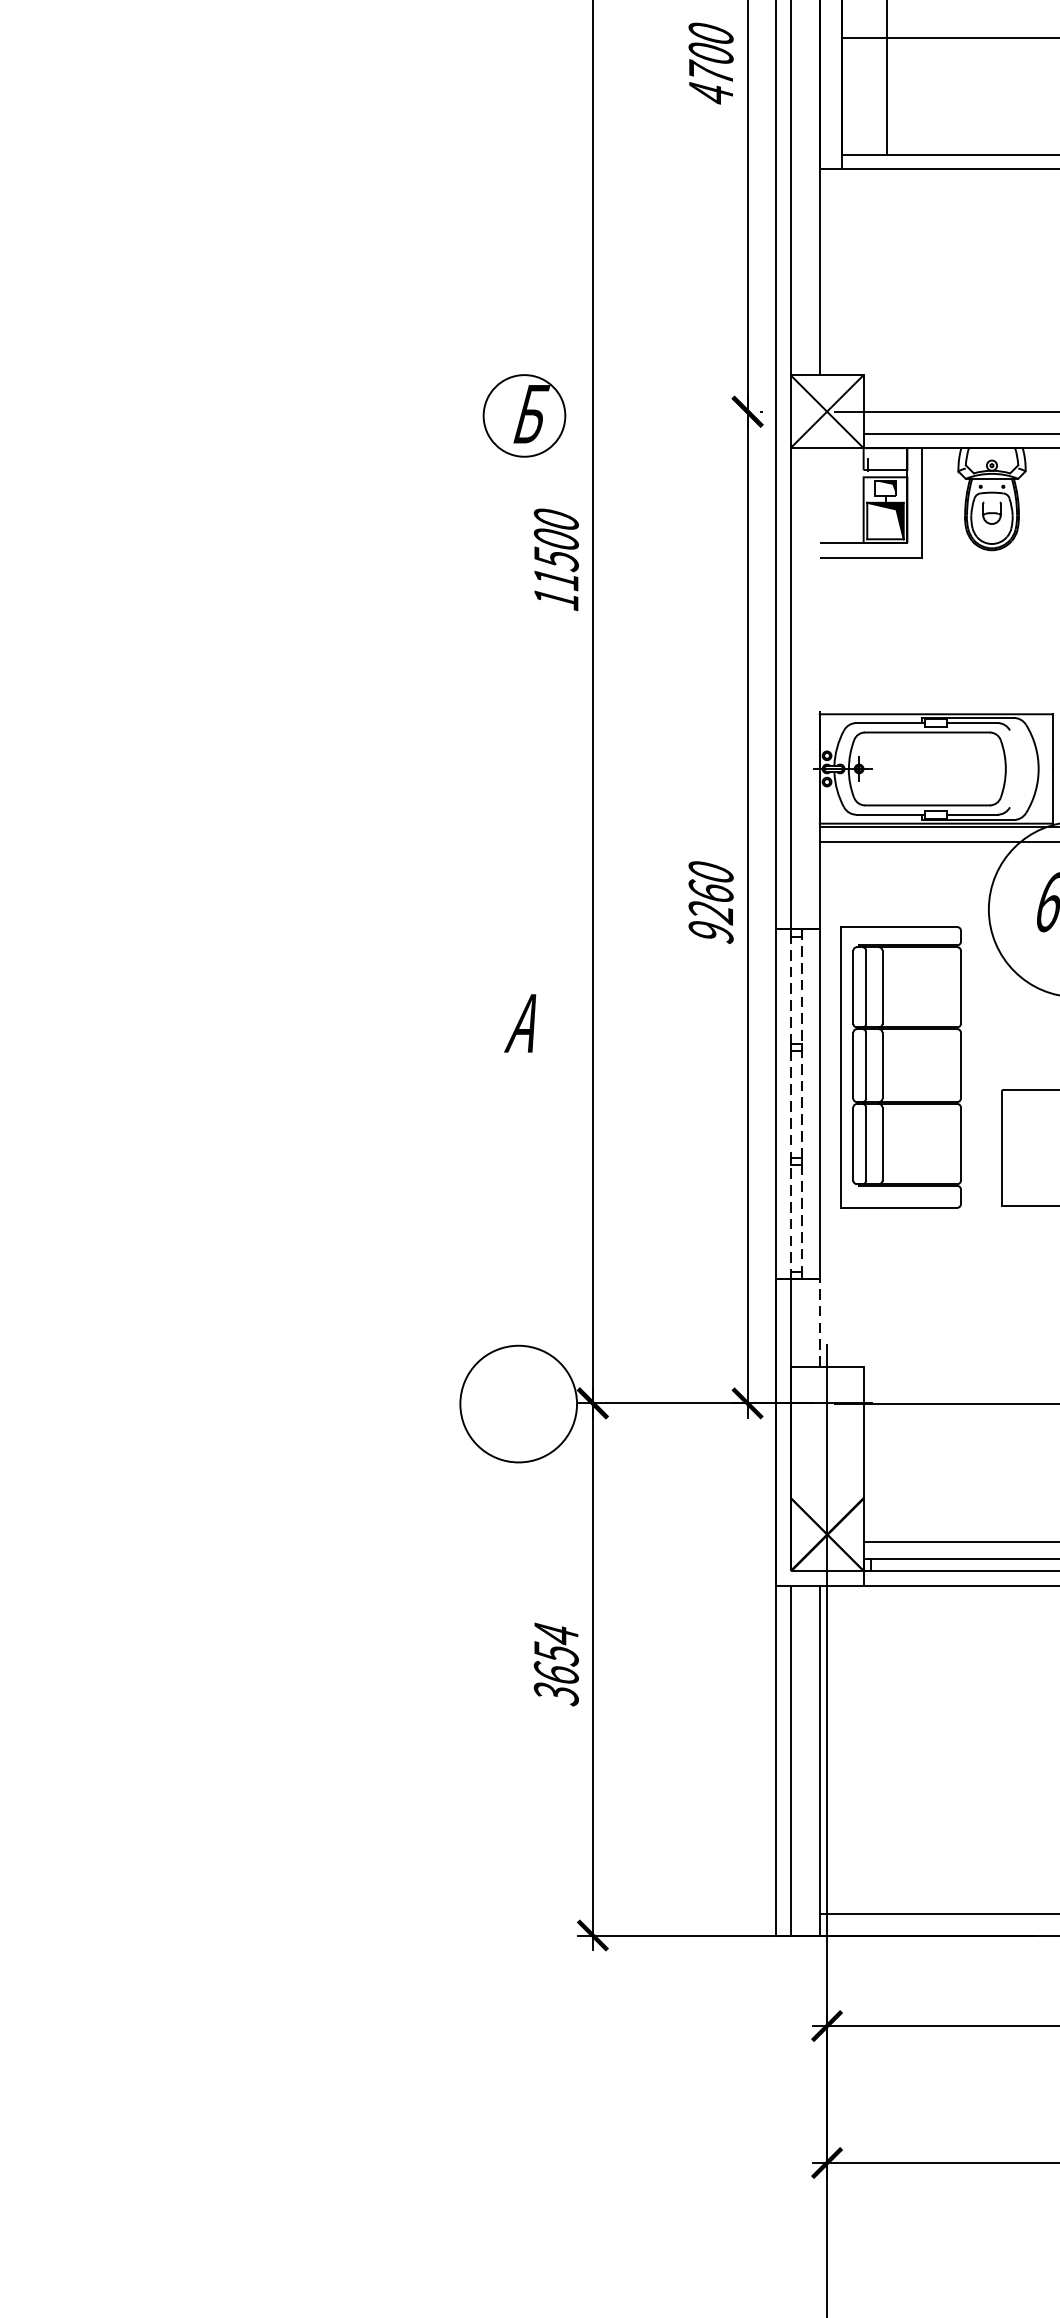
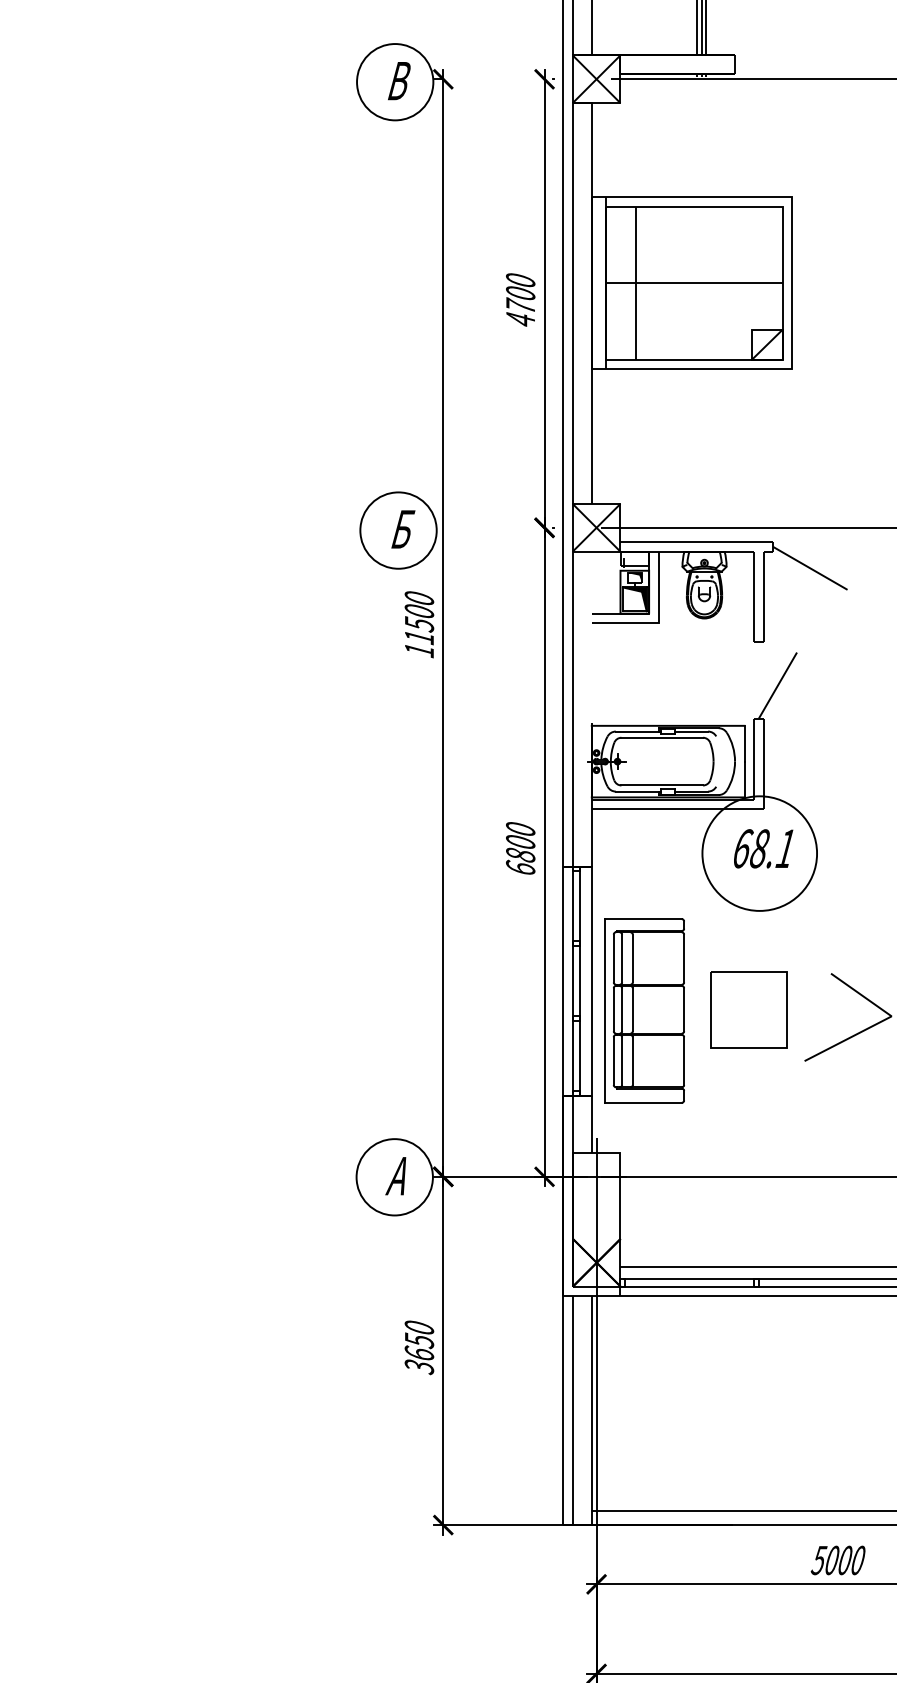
circle: (524, 415) -> (398, 530), size x1.43
text: (710, 910) -> (520, 854), 9260 -> 6800
text: (519, 1023) -> (395, 1176), moved
part: (900, 1066) -> (644, 1010), moved
line: (790, 1104) -> (572, 981), dashed -> solid
line: (802, 1104) -> (580, 981), dashed -> solid
line: (819, 1323) -> (591, 1124), dashed -> solid
text: (556, 1633) -> (419, 1327), 3654 -> 3650

